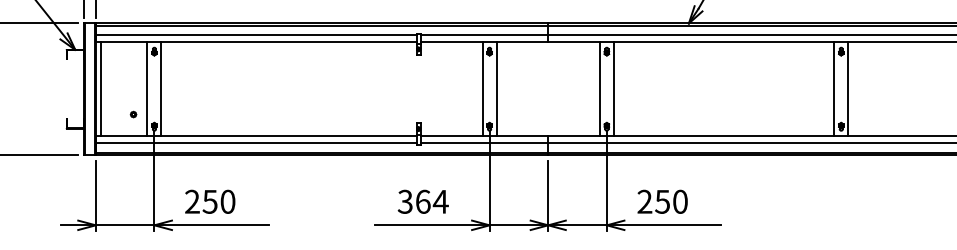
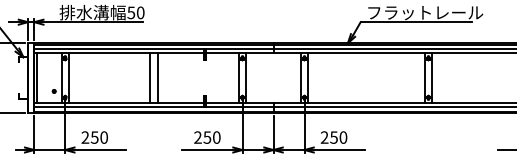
line: (315, 88) -> (150, 77), added
line: (328, 88) -> (157, 77), added
text: (423, 201) -> (207, 137), 364 -> 250

